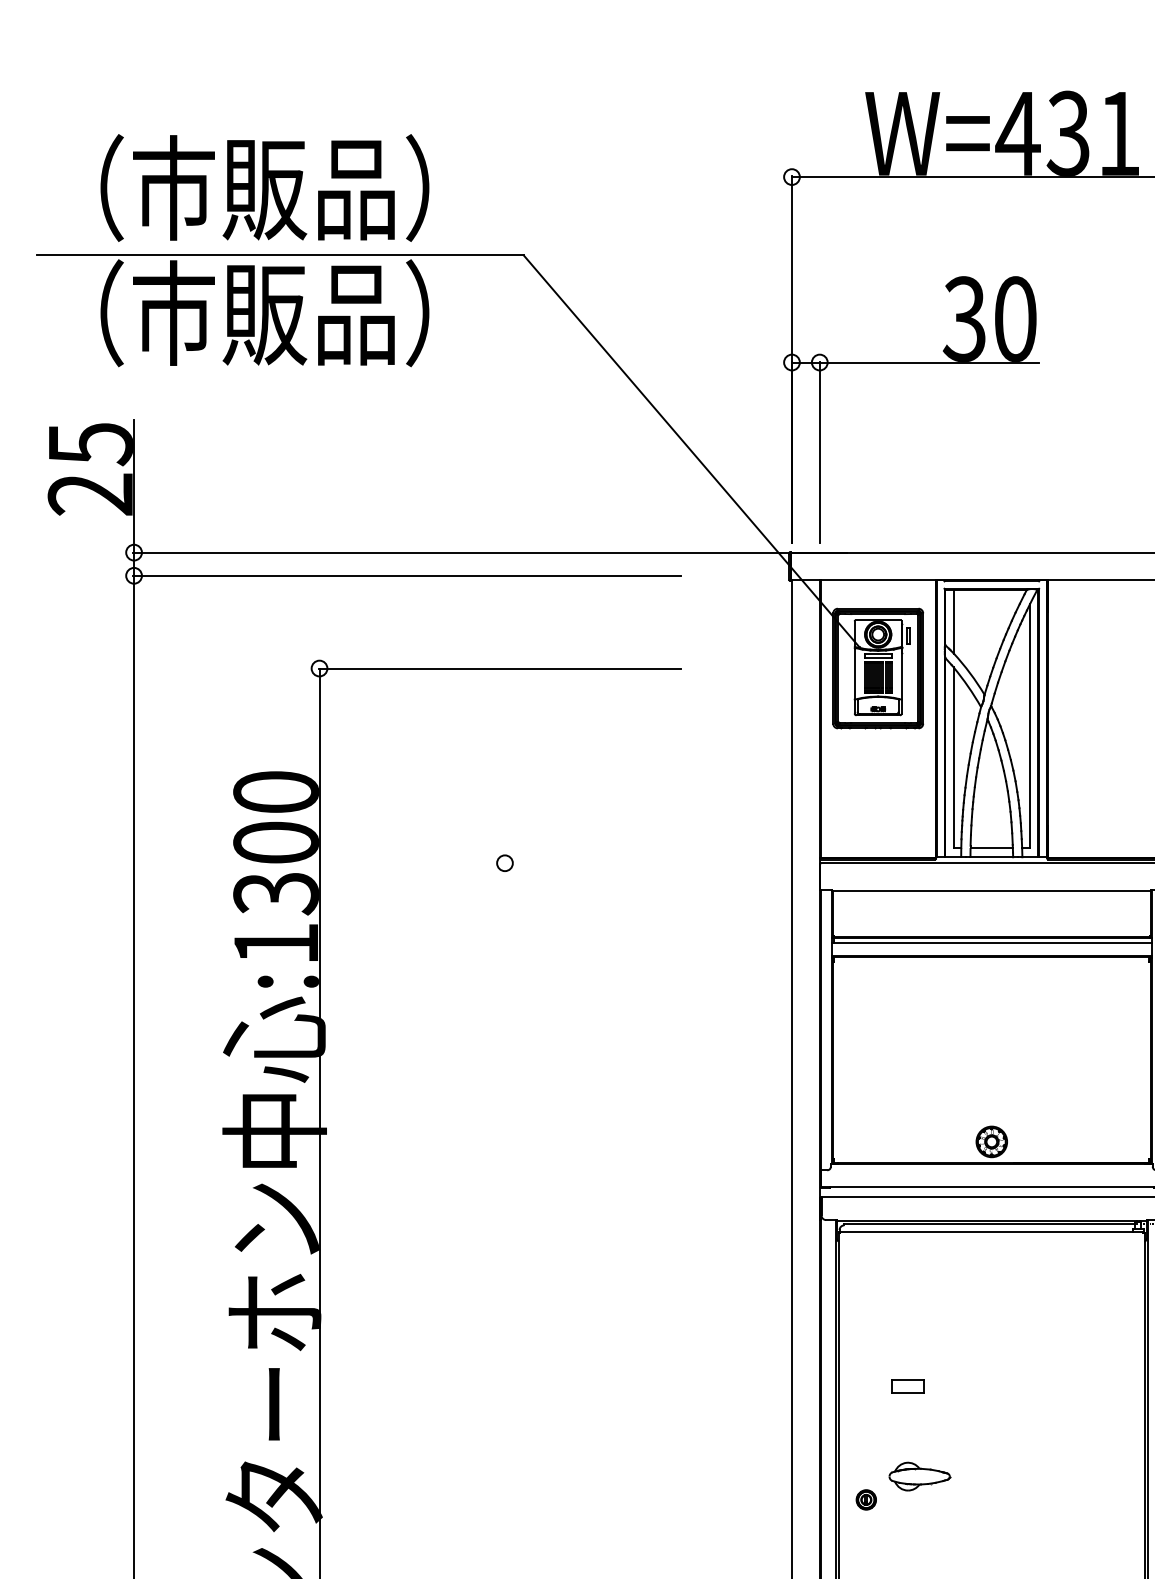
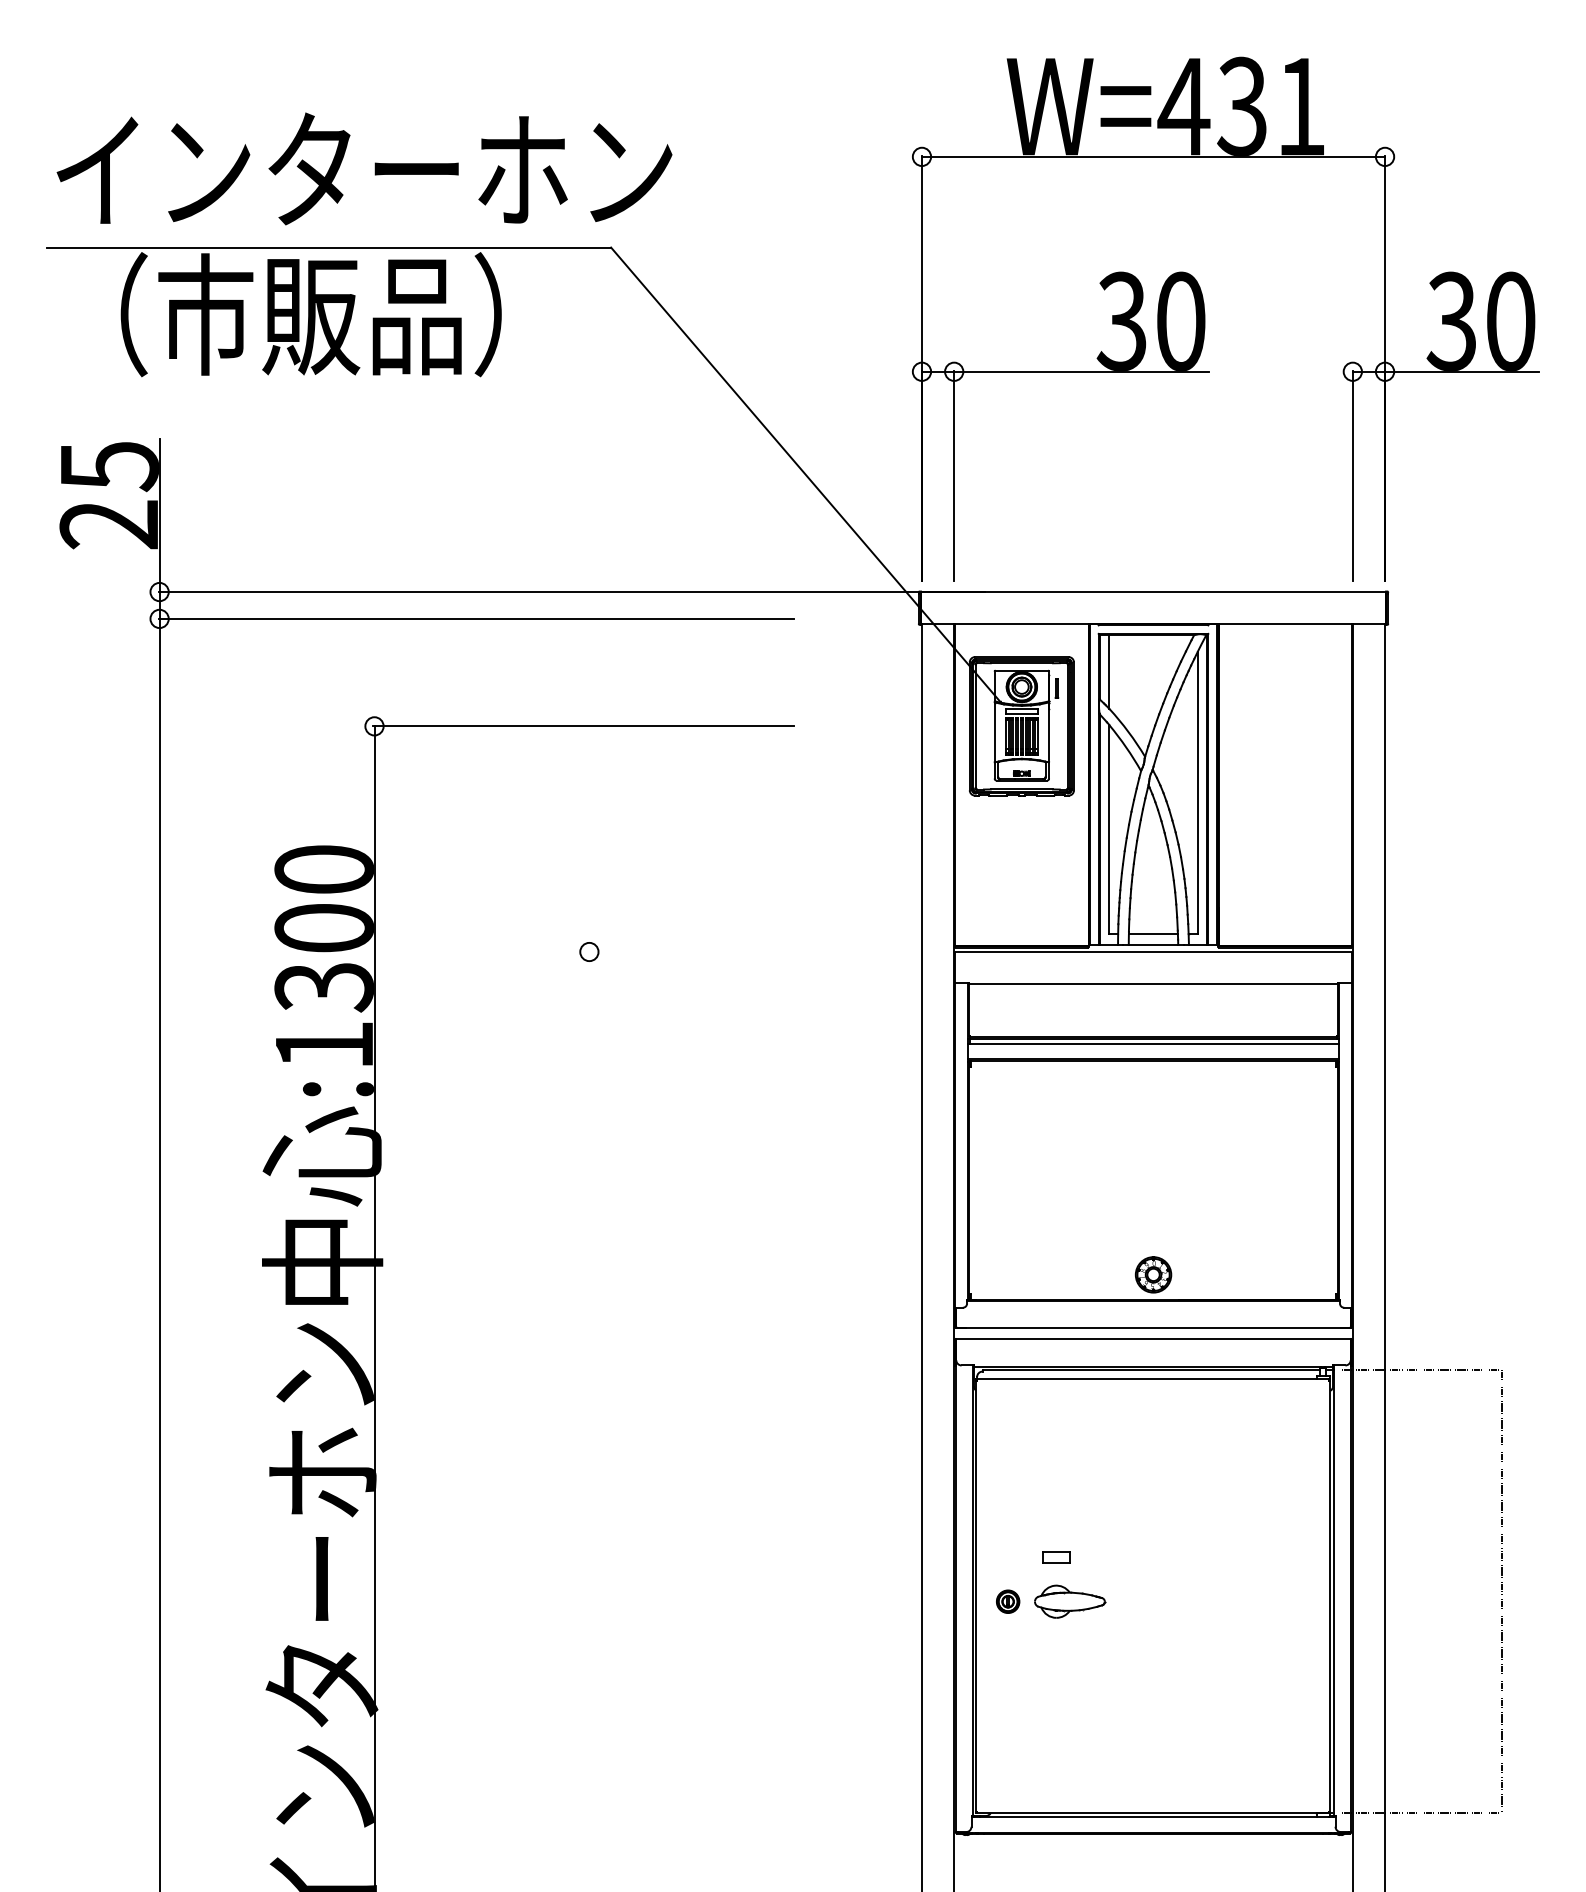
text: (310, 187) -> (364, 169), （市販品） -> インターホン
part: (908, 1385) -> (1056, 1557), size x0.71
part: (920, 1476) -> (1070, 1601), moved
part: (866, 1499) -> (1008, 1601), moved

